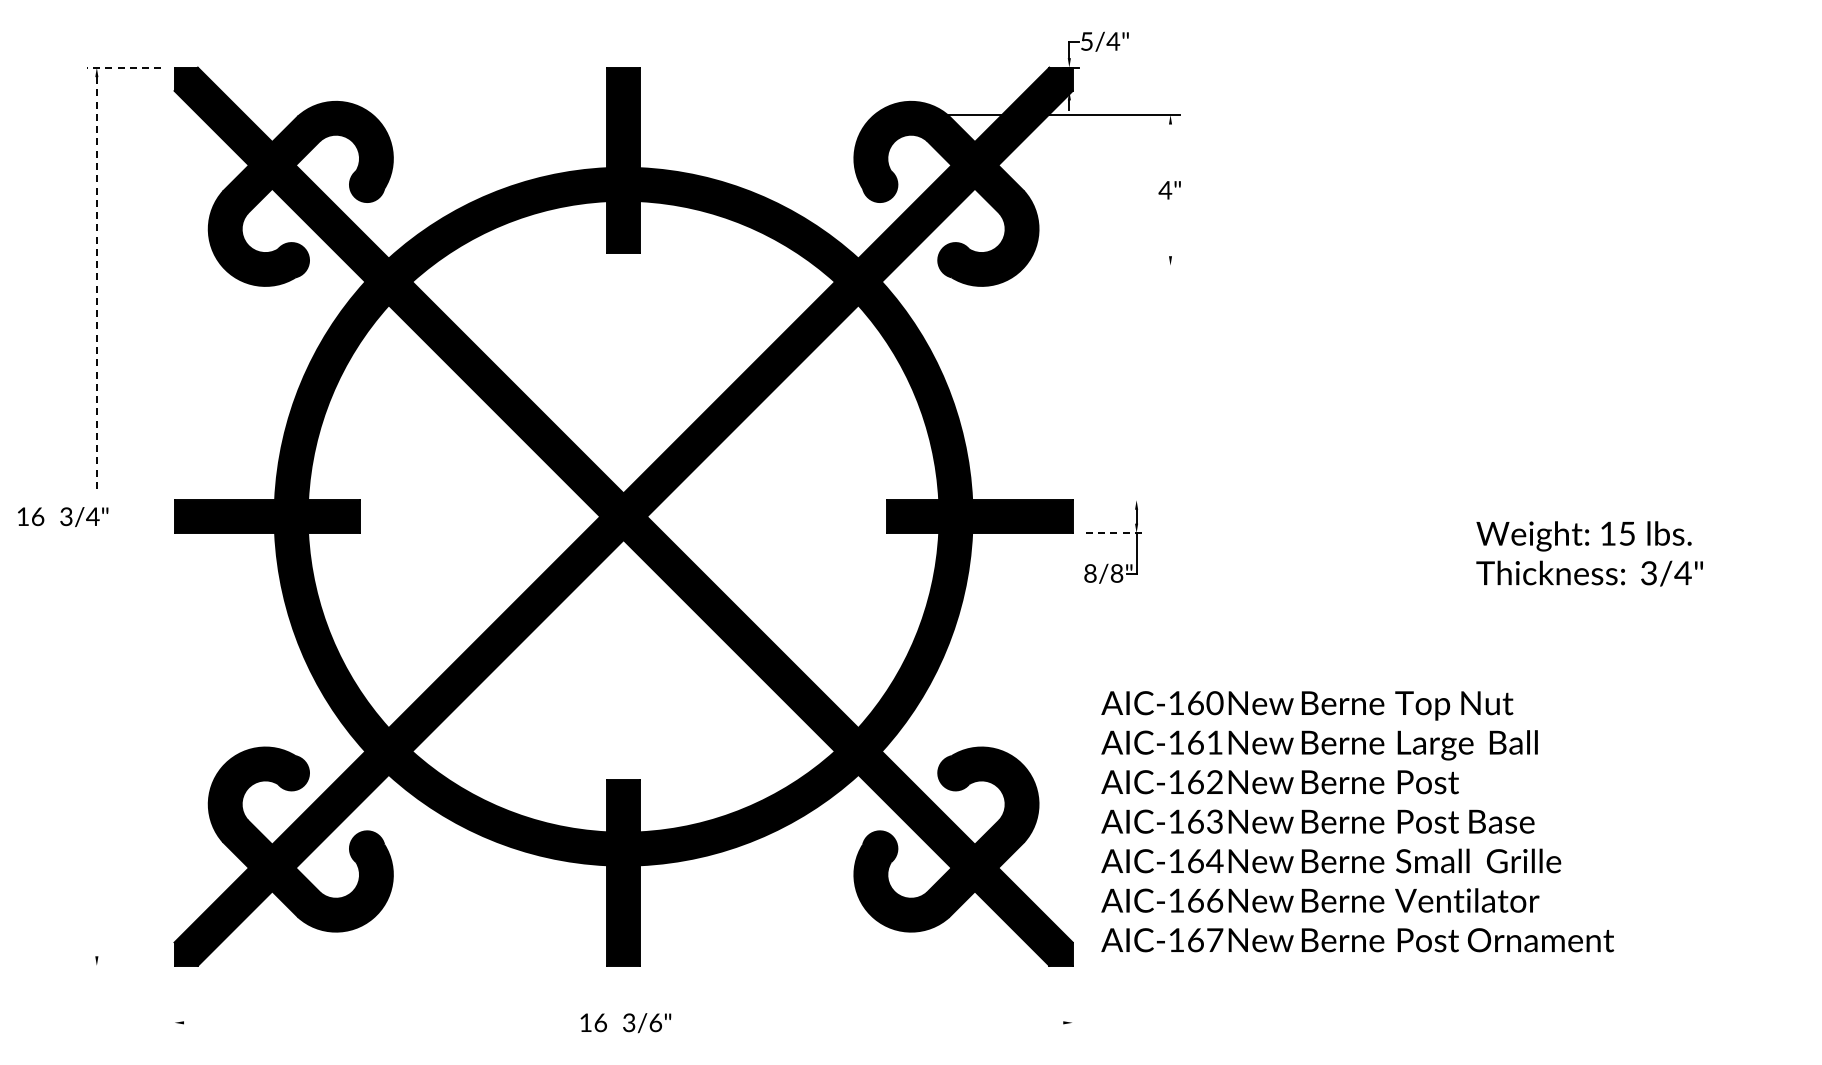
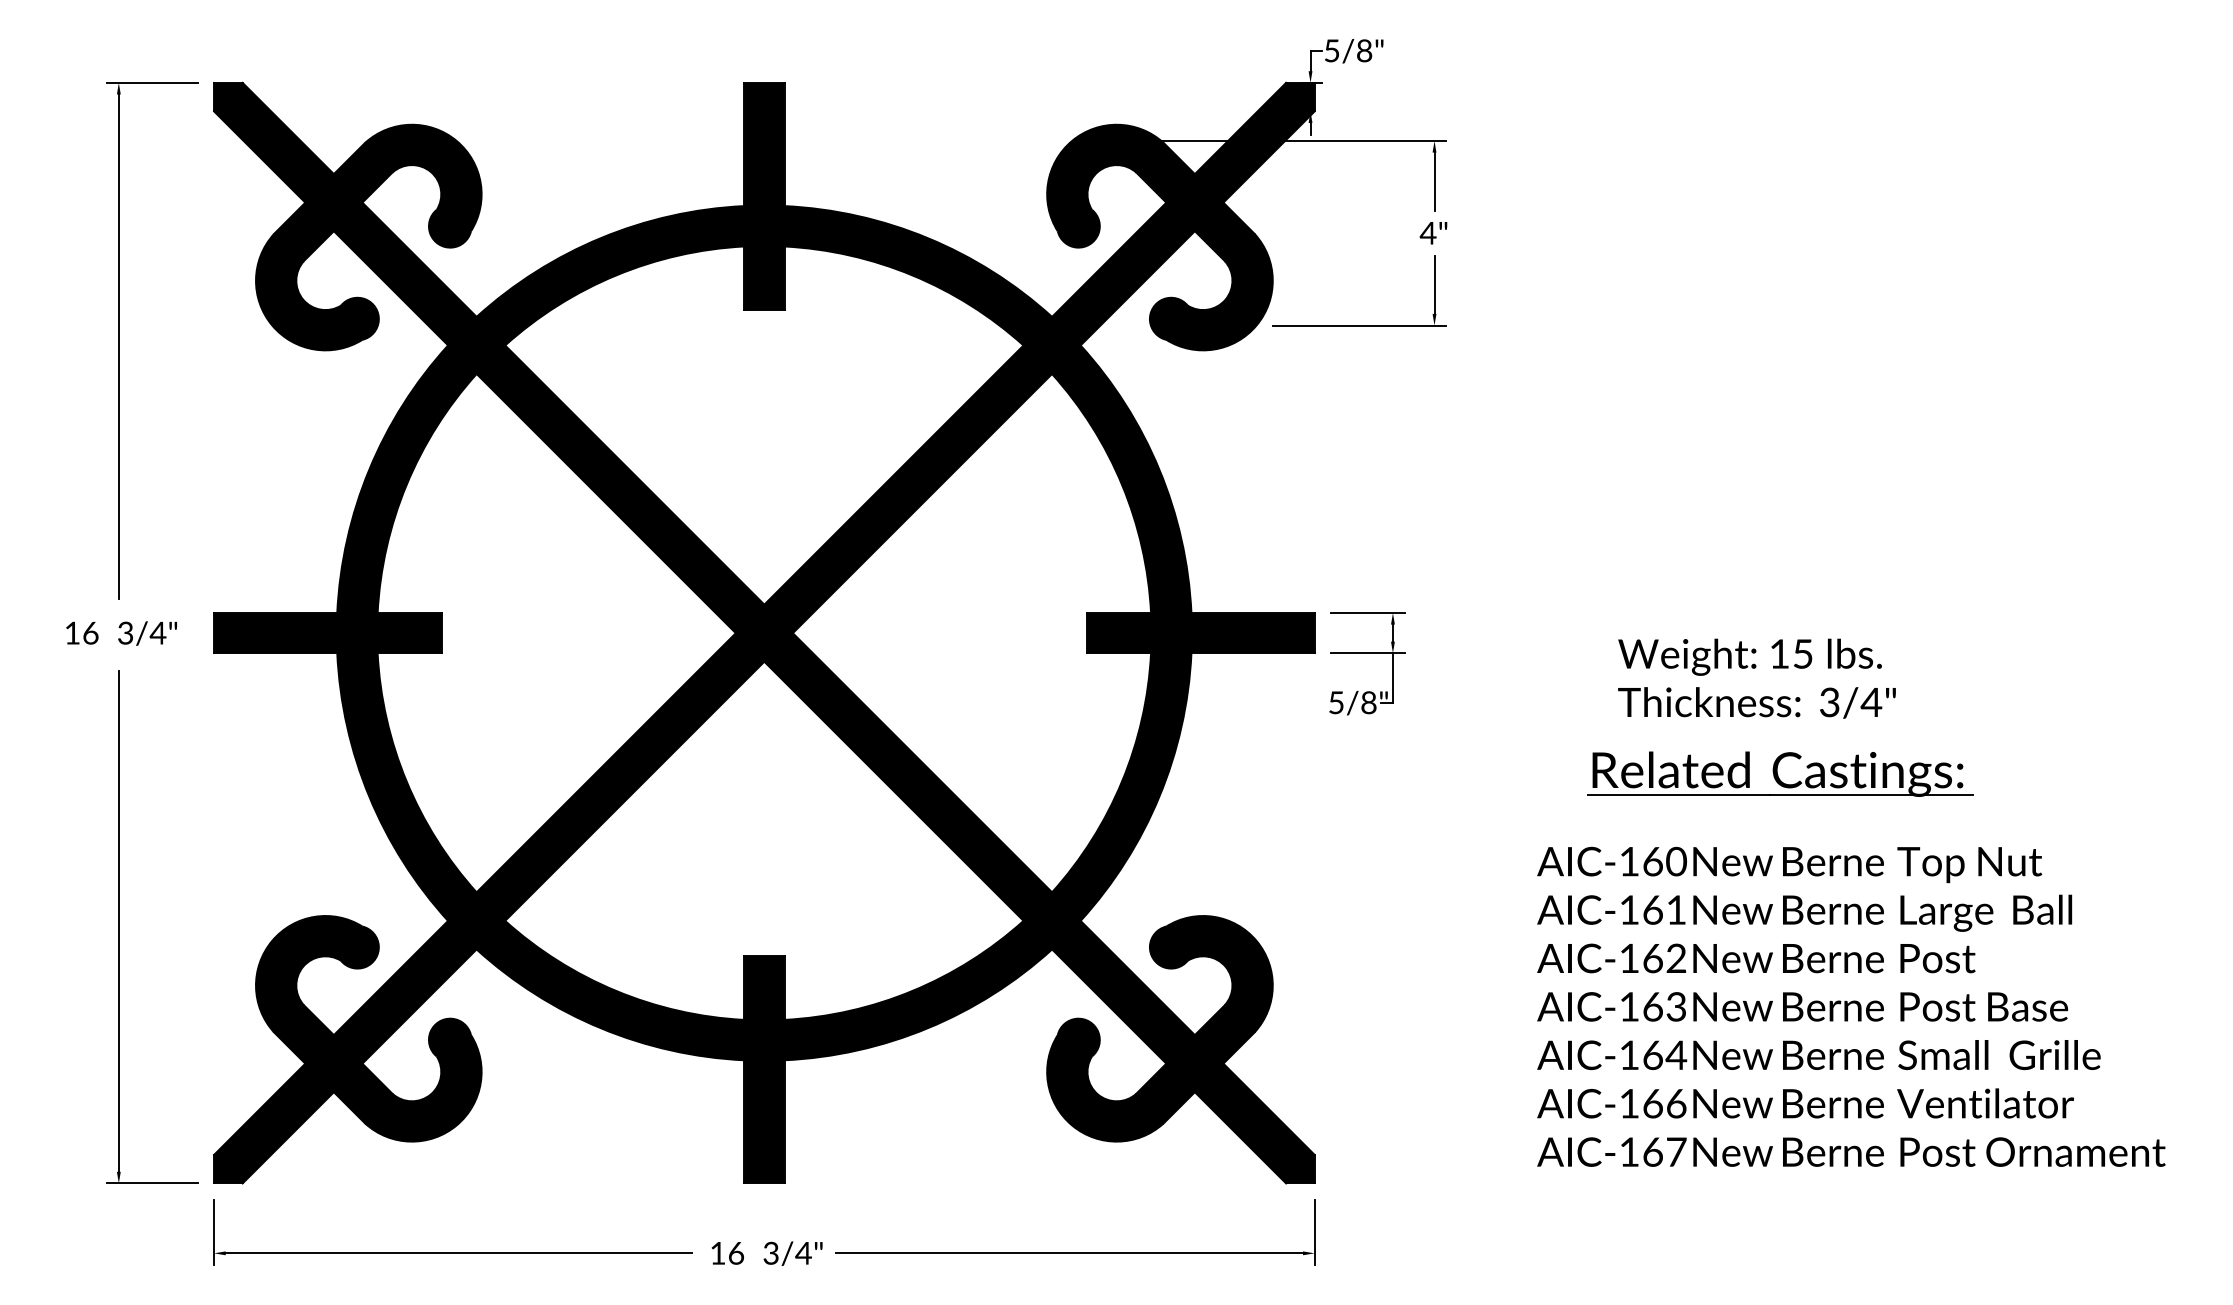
text: (1113, 41) -> (1364, 50), 5/4" -> 5/8"
line: (123, 67) -> (151, 82), dashed -> solid
line: (1170, 148) -> (1434, 181), added
line: (1170, 232) -> (1434, 284), added
line: (1109, 265) -> (1359, 325), added
line: (96, 283) -> (118, 347), dashed -> solid
line: (1115, 500) -> (1367, 613), added
text: (63, 516) -> (122, 632), moved
line: (1116, 533) -> (1368, 653), dashed -> solid
text: (1589, 553) -> (1756, 678), moved
text: (1090, 573) -> (1336, 702), 8/8" -> 5/8"
part: (1452, 631) -> (1780, 773), added
line: (96, 751) -> (118, 920), added
text: (1357, 821) -> (1851, 1006), moved
line: (124, 965) -> (152, 1183), added
line: (174, 1005) -> (213, 1232), added
line: (1072, 1005) -> (1314, 1232), added
line: (374, 1022) -> (459, 1252), added
text: (655, 1022) -> (803, 1252), 3/6" -> 3/4"
line: (872, 1022) -> (1069, 1252), added

